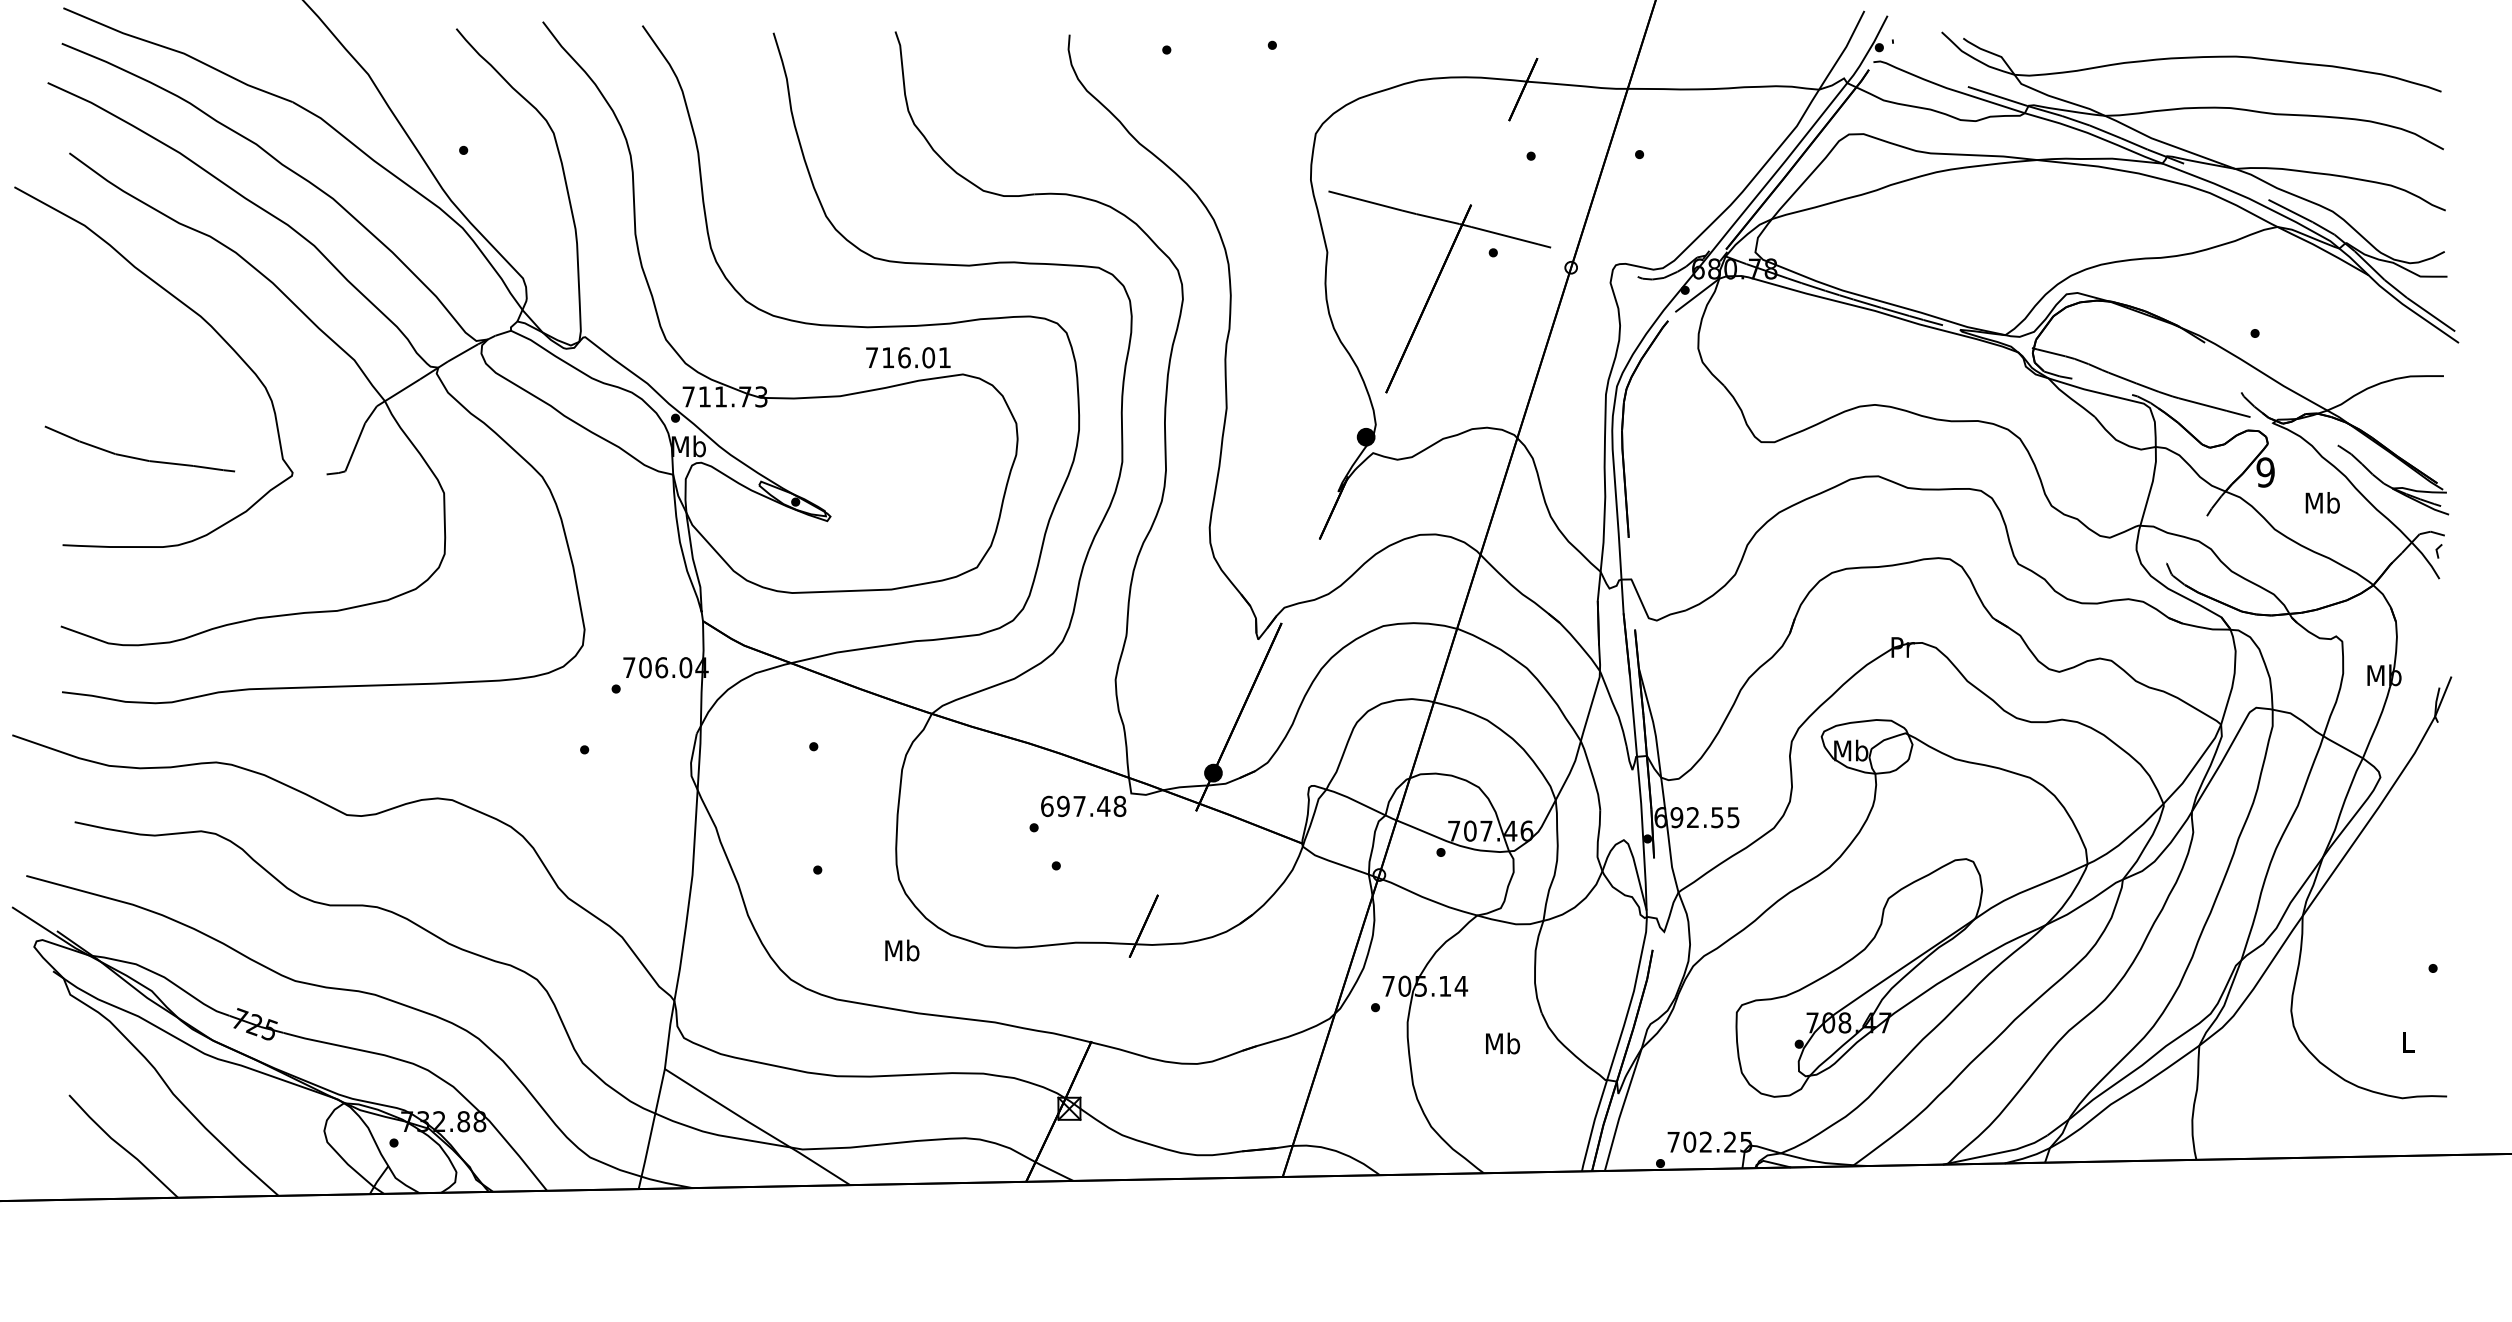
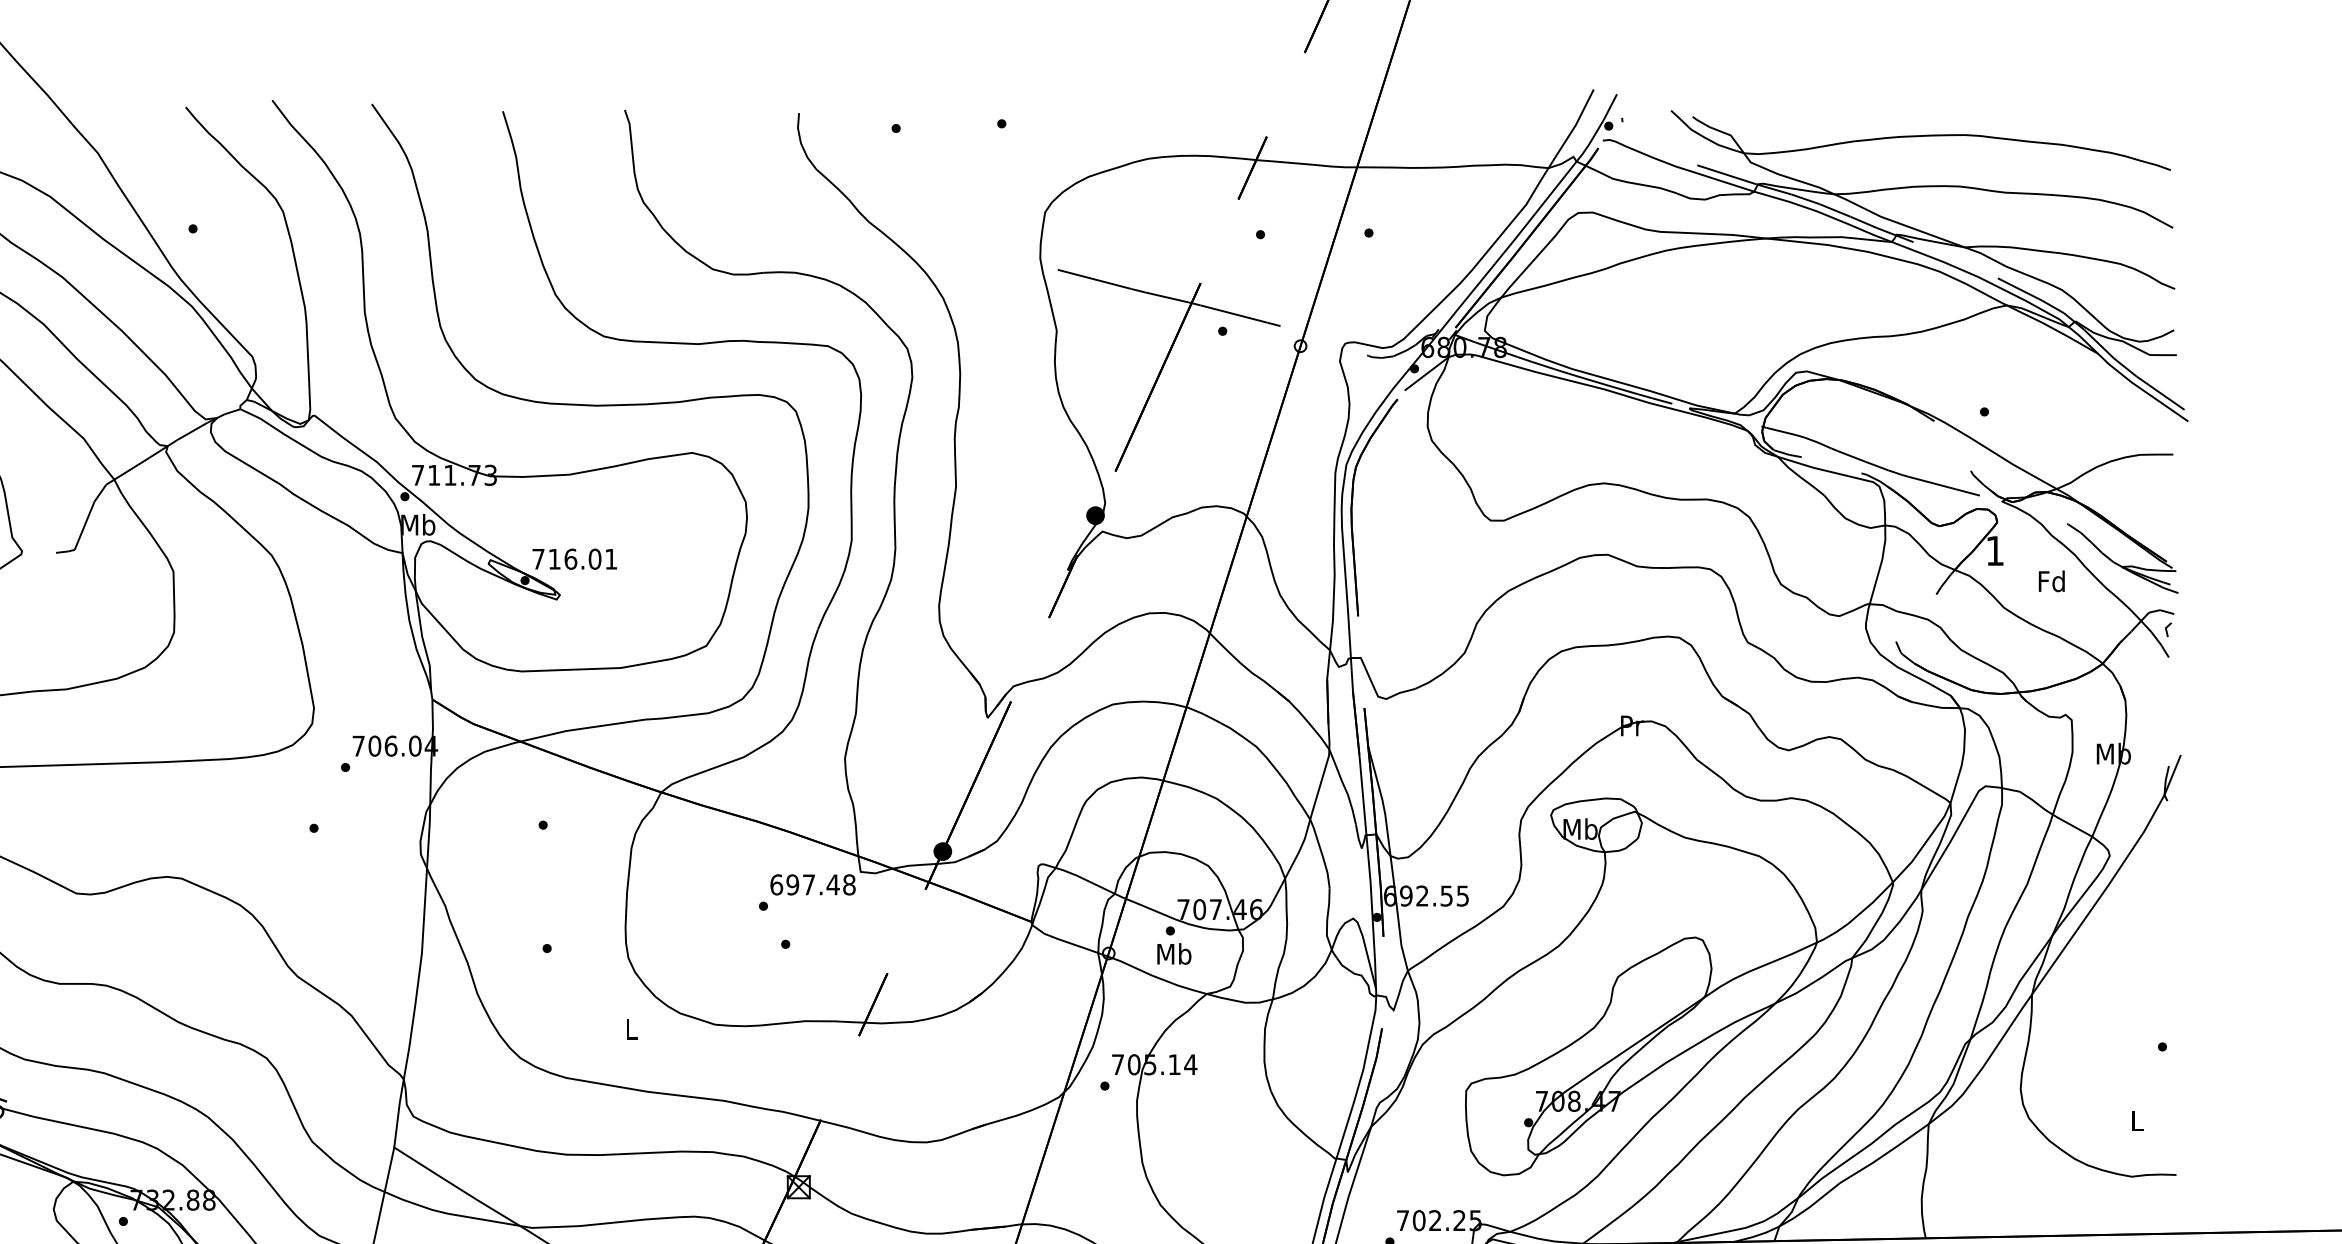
text: (908, 357) -> (574, 558), moved
text: (2265, 472) -> (1994, 550), 9 -> 1
text: (2322, 502) -> (2051, 580), Mb -> Fd
text: (902, 950) -> (631, 1028), Mb -> L
text: (1502, 1043) -> (1173, 953), moved

